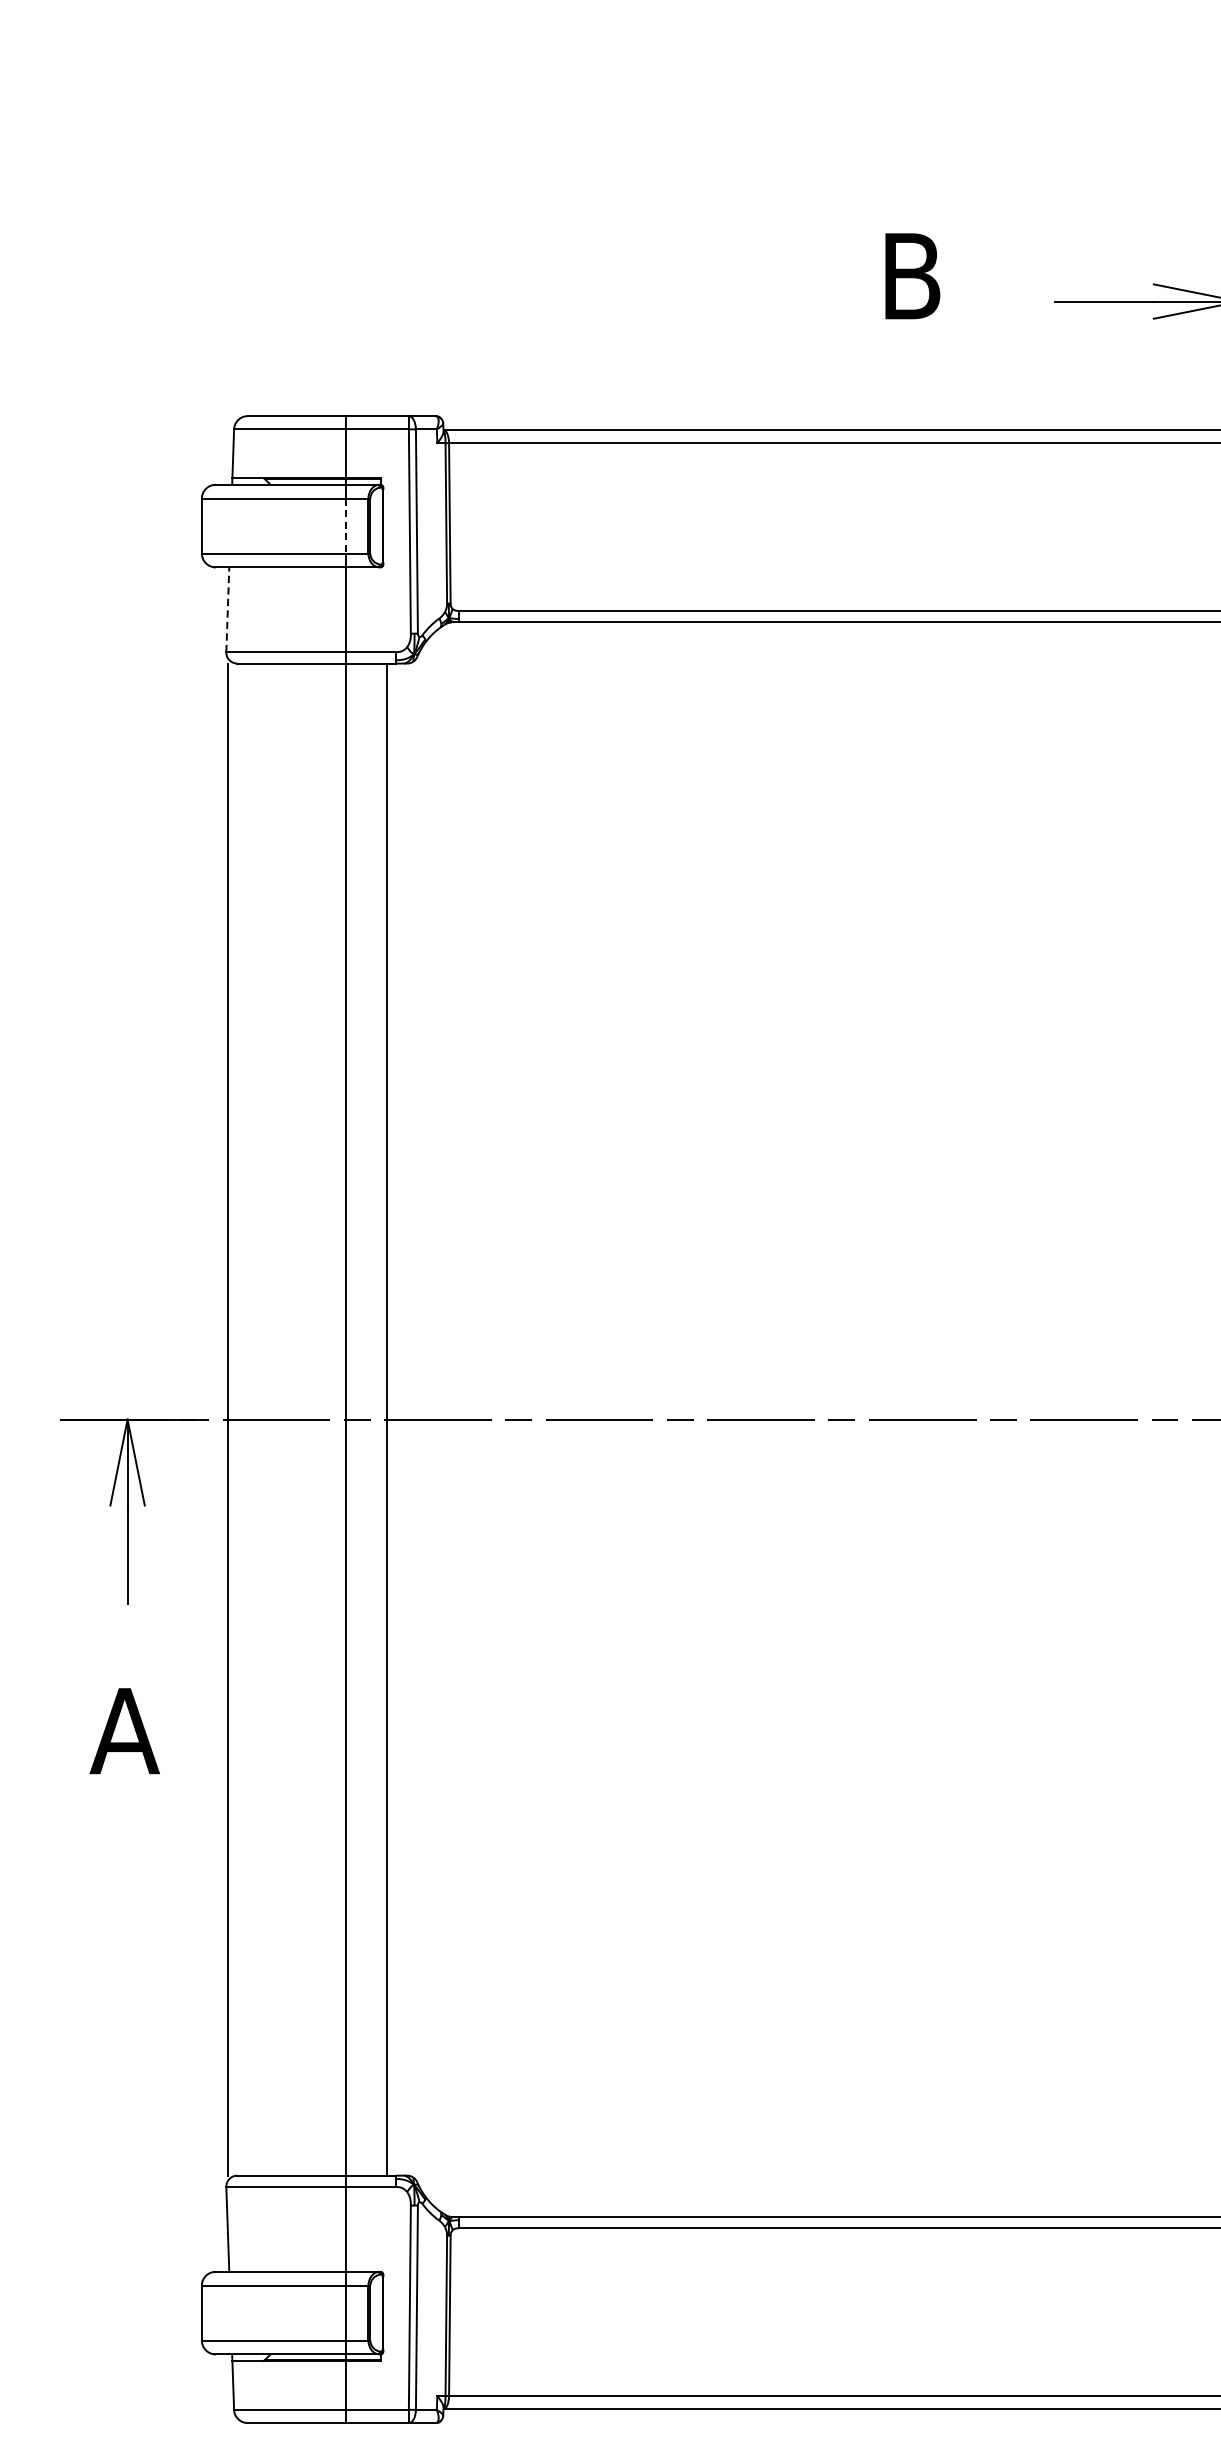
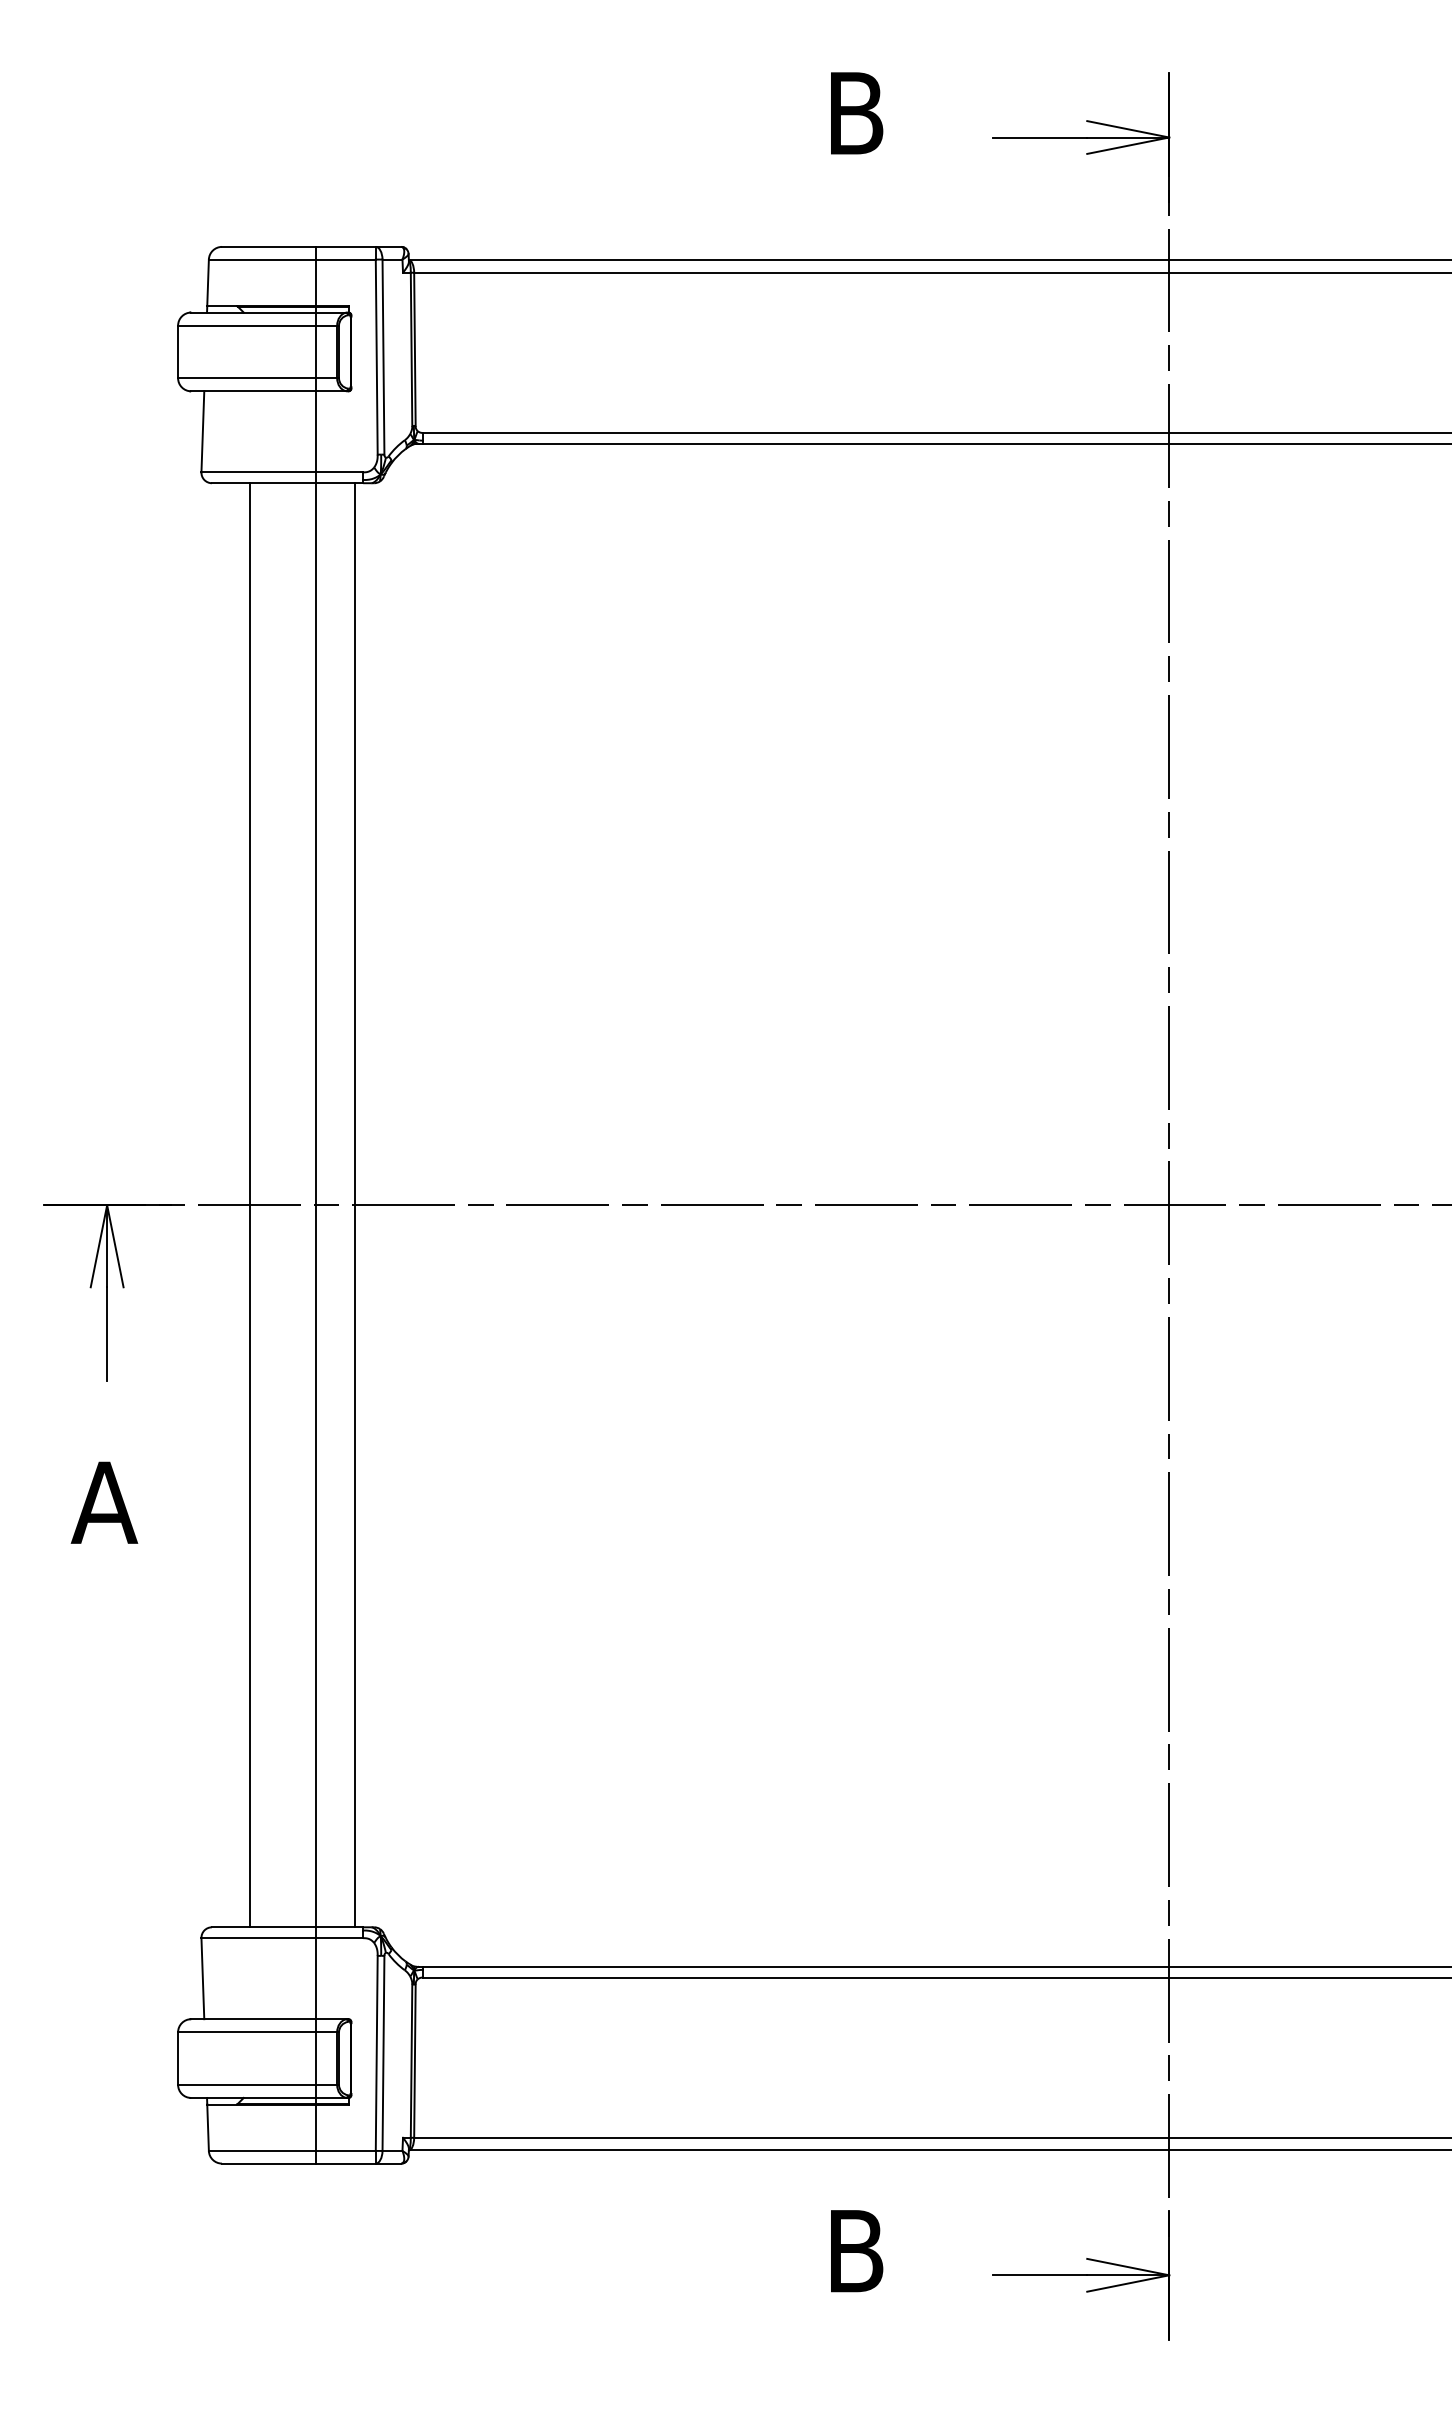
line: (345, 526) -> (315, 352), dashed -> solid
line: (227, 609) -> (202, 431), dashed -> solid
line: (228, 1419) -> (250, 1205), moved

